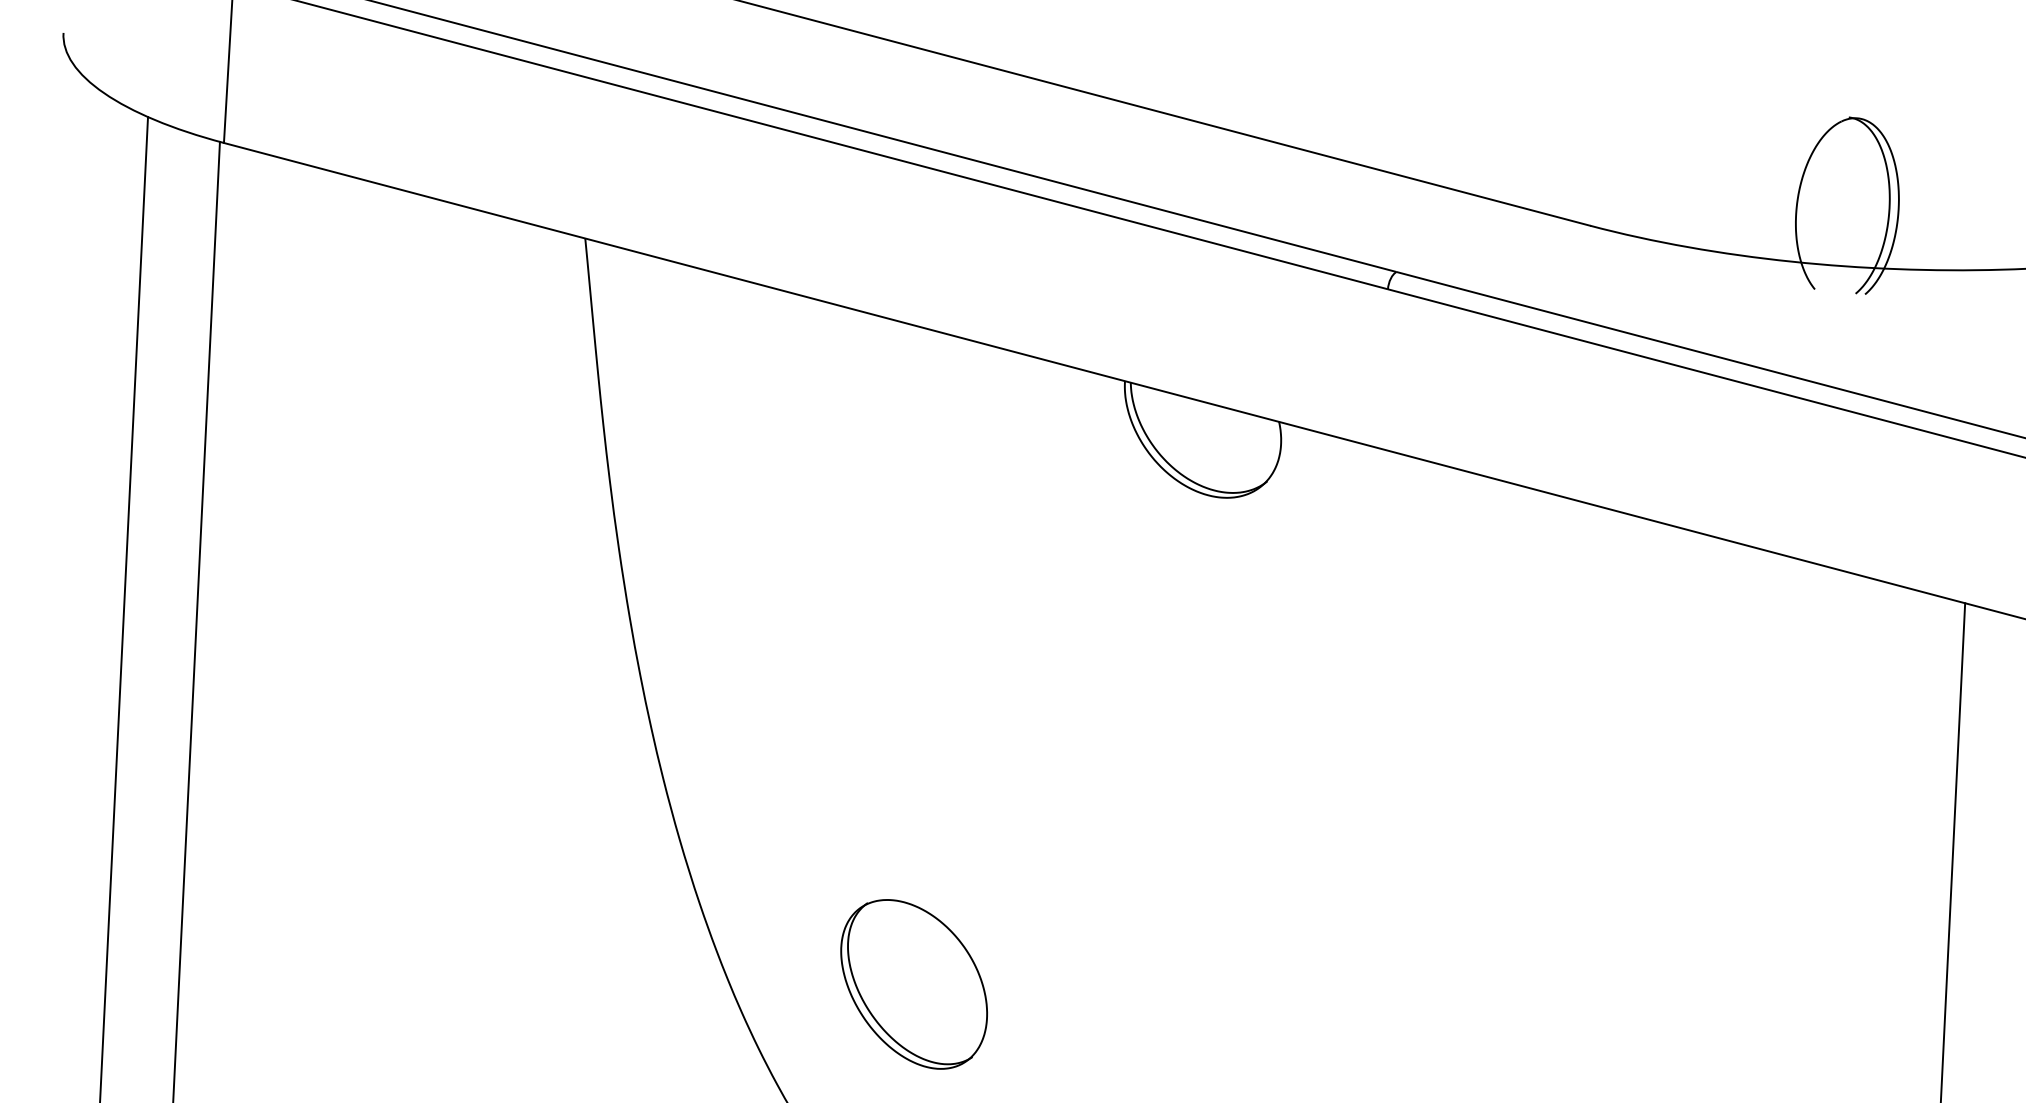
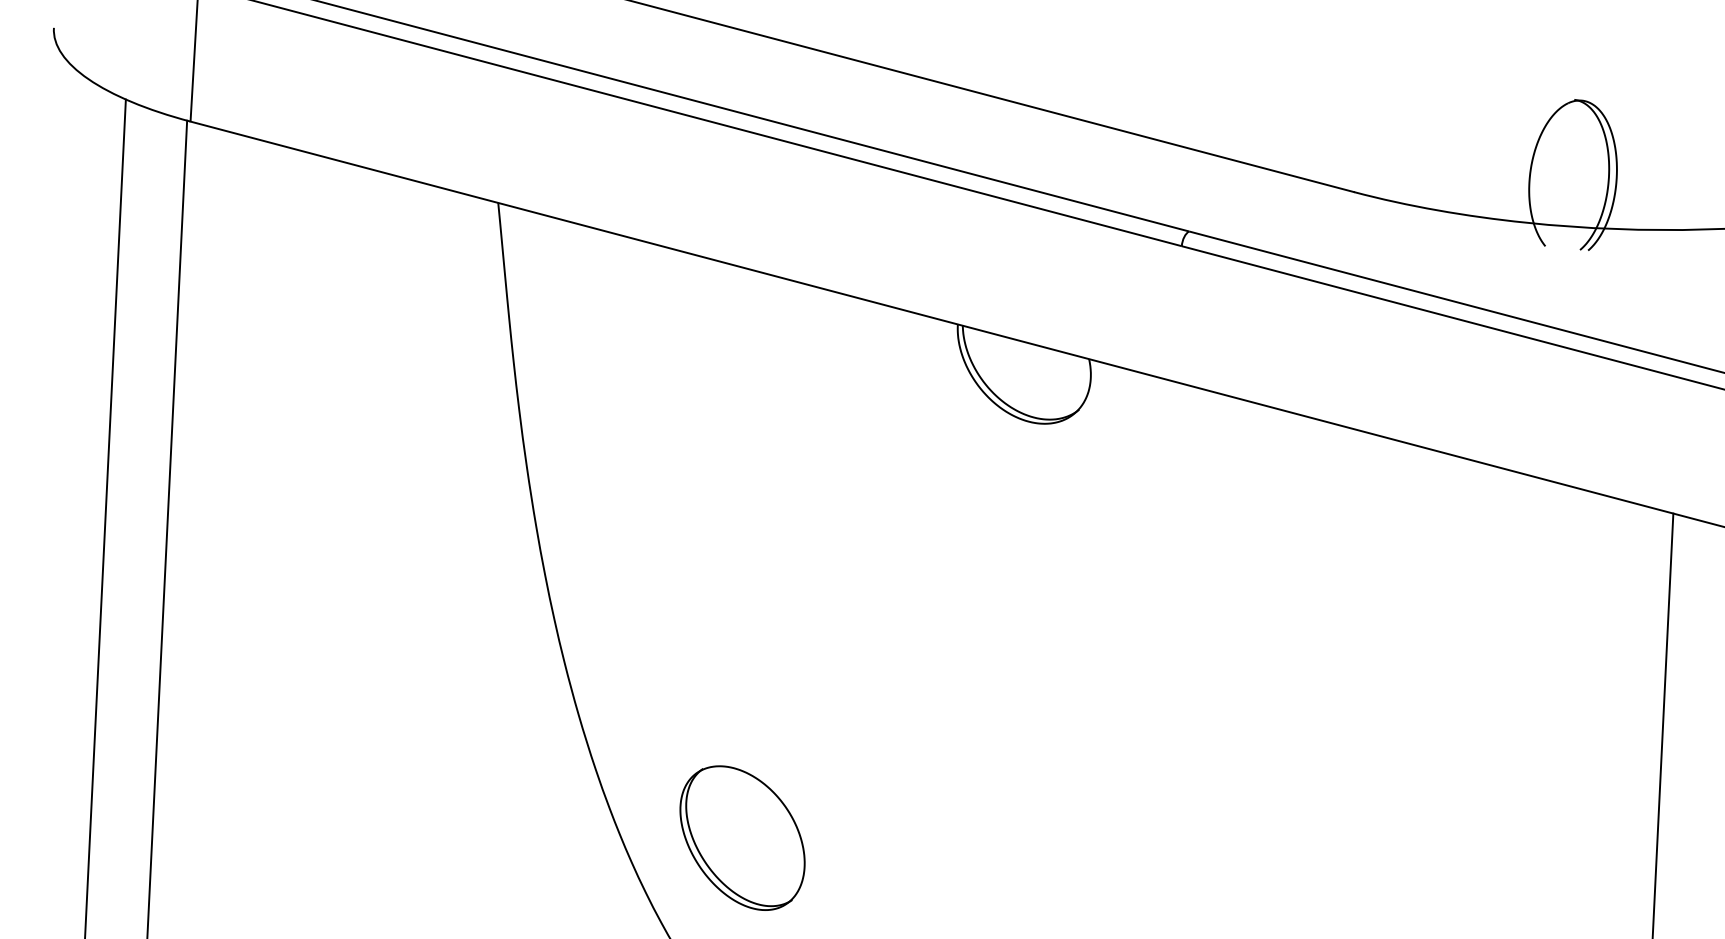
part: (913, 984) -> (741, 838), moved

